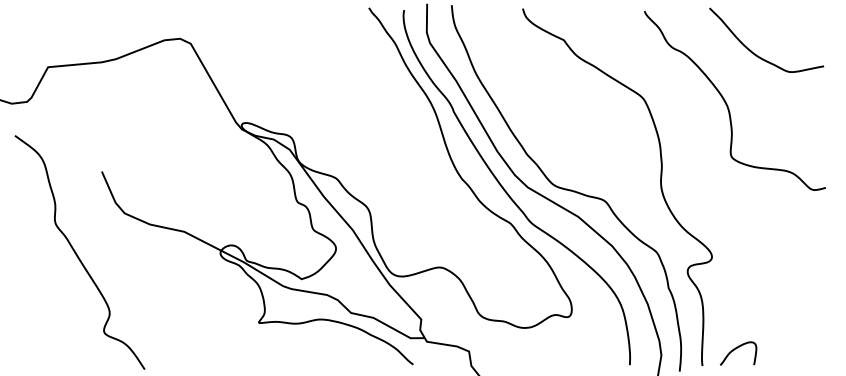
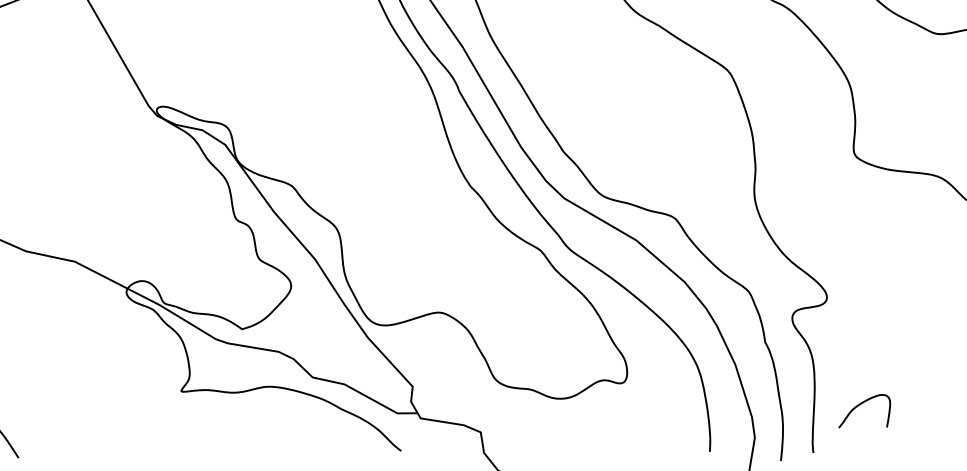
curve: (736, 349) -> (861, 405), moved

